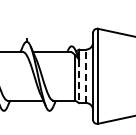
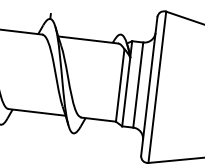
line: (86, 76) -> (138, 85), dashed -> solid
line: (79, 81) -> (126, 92), dashed -> solid

